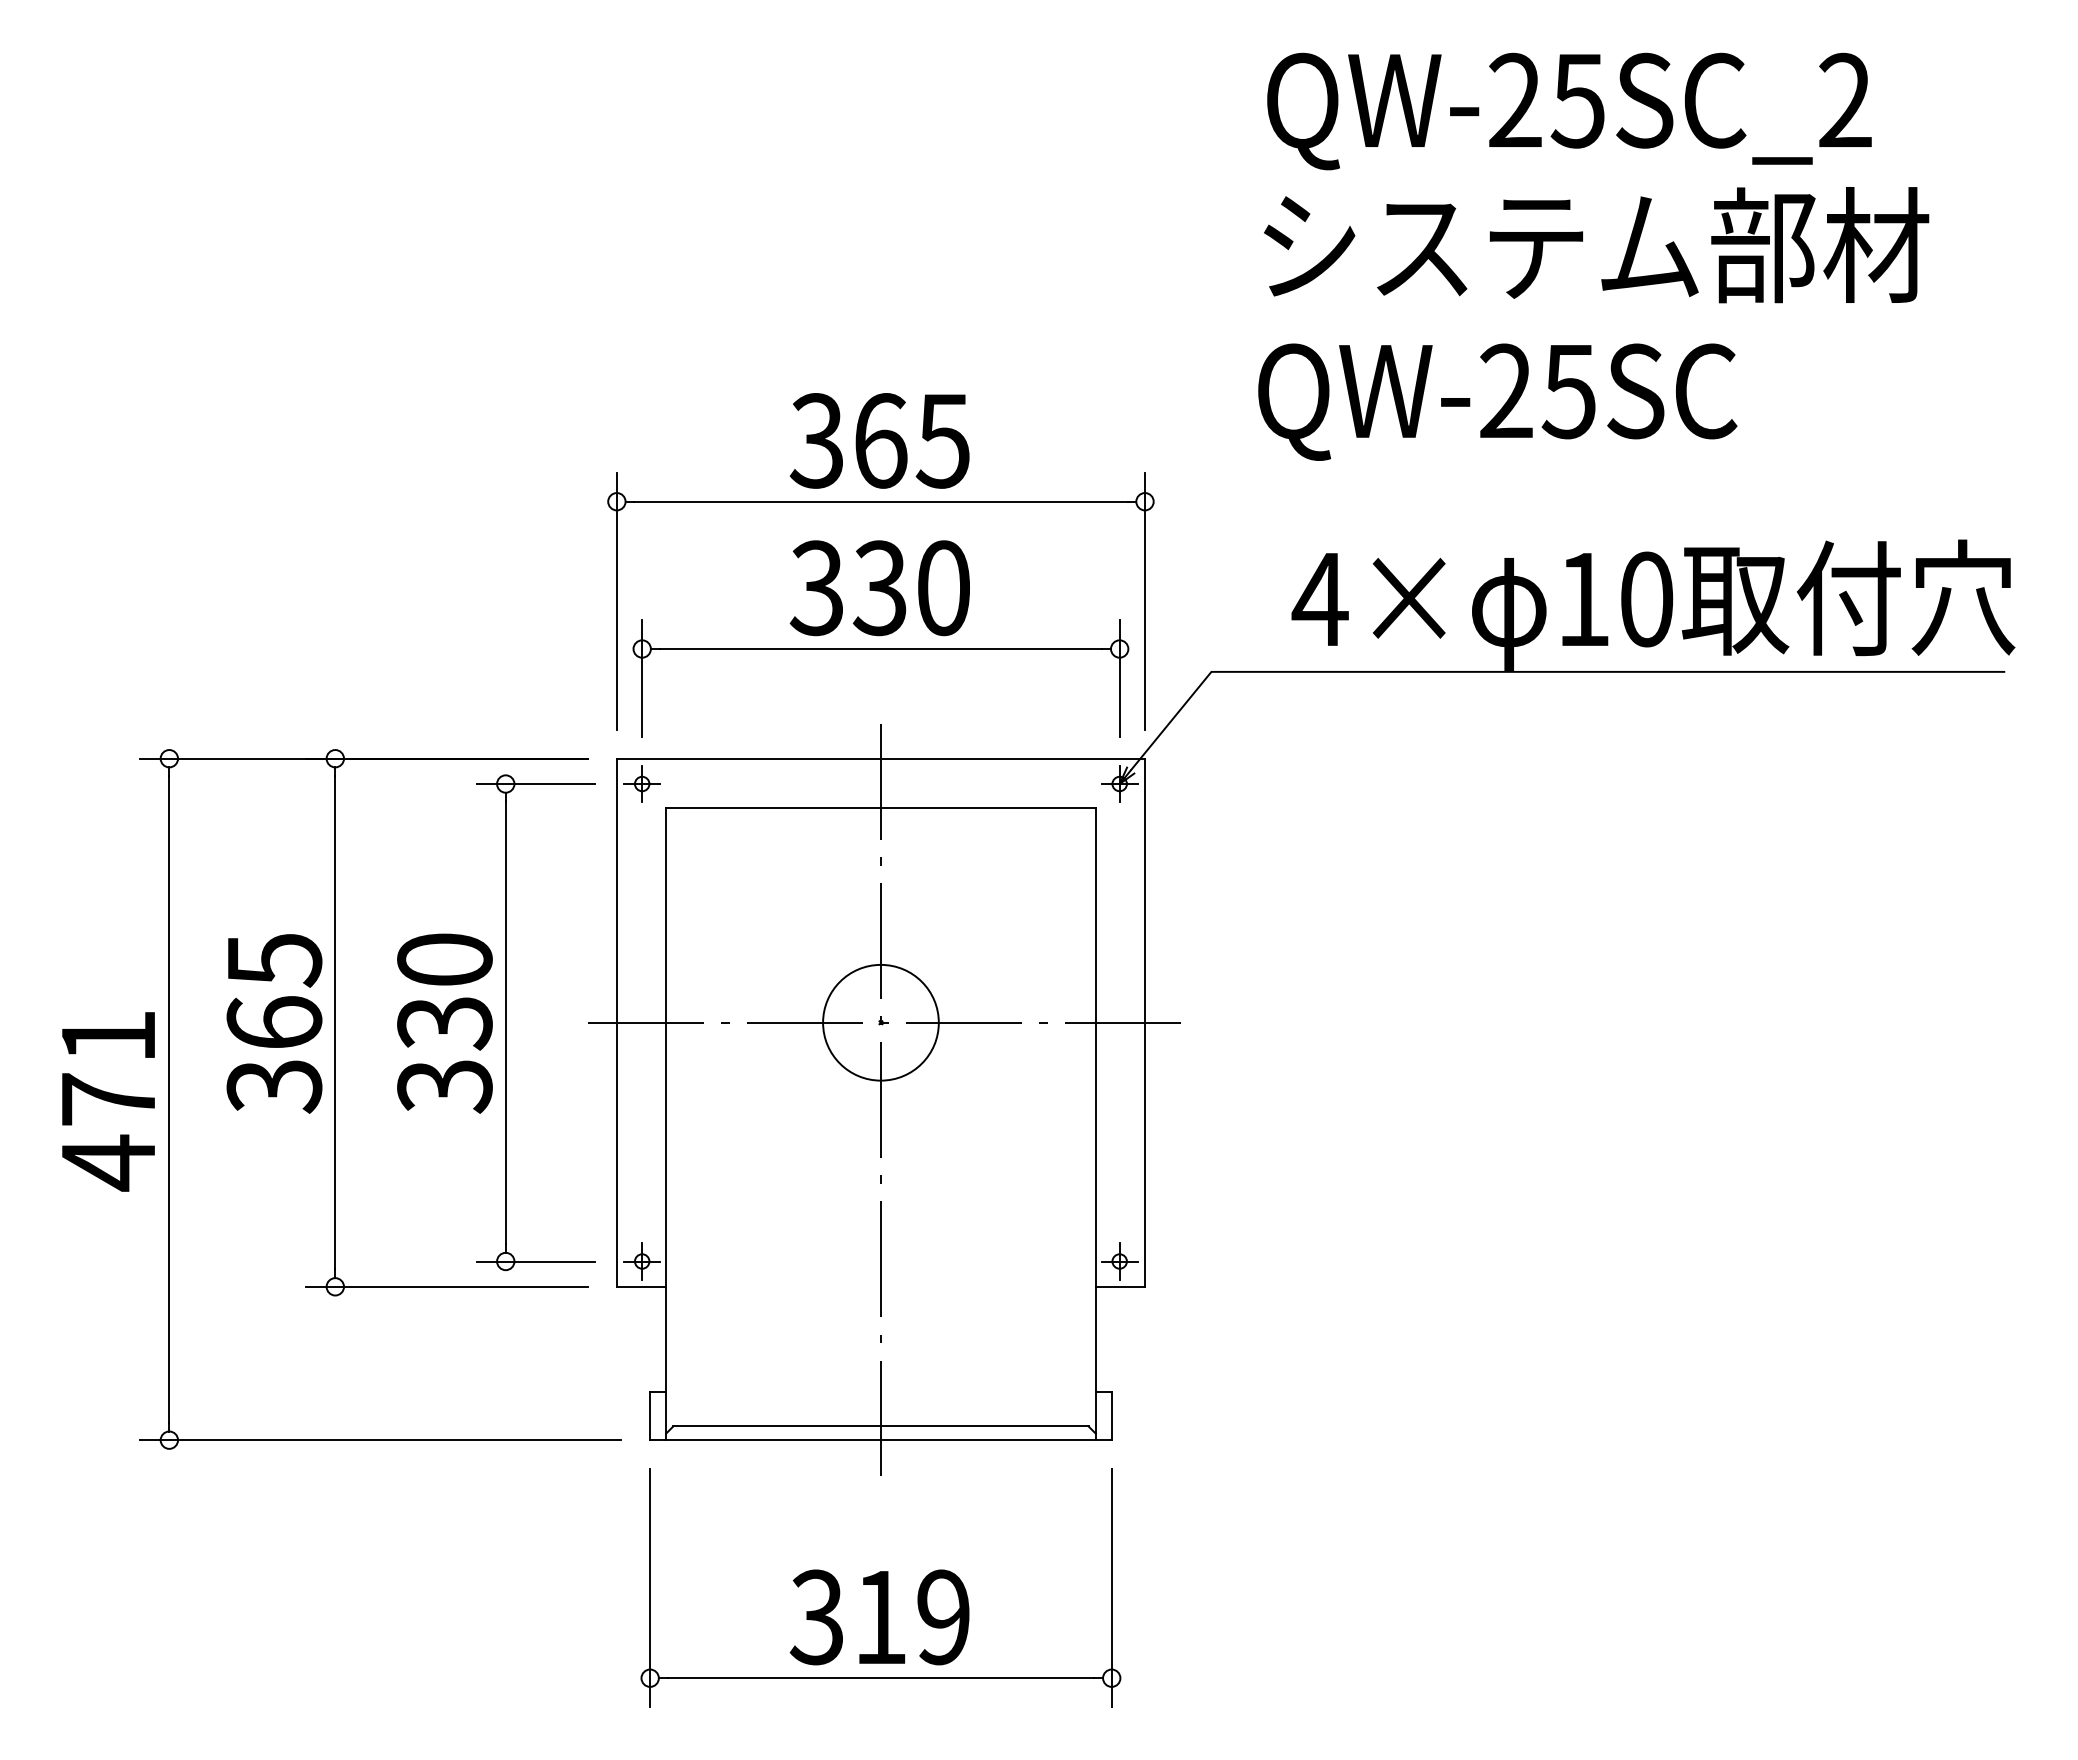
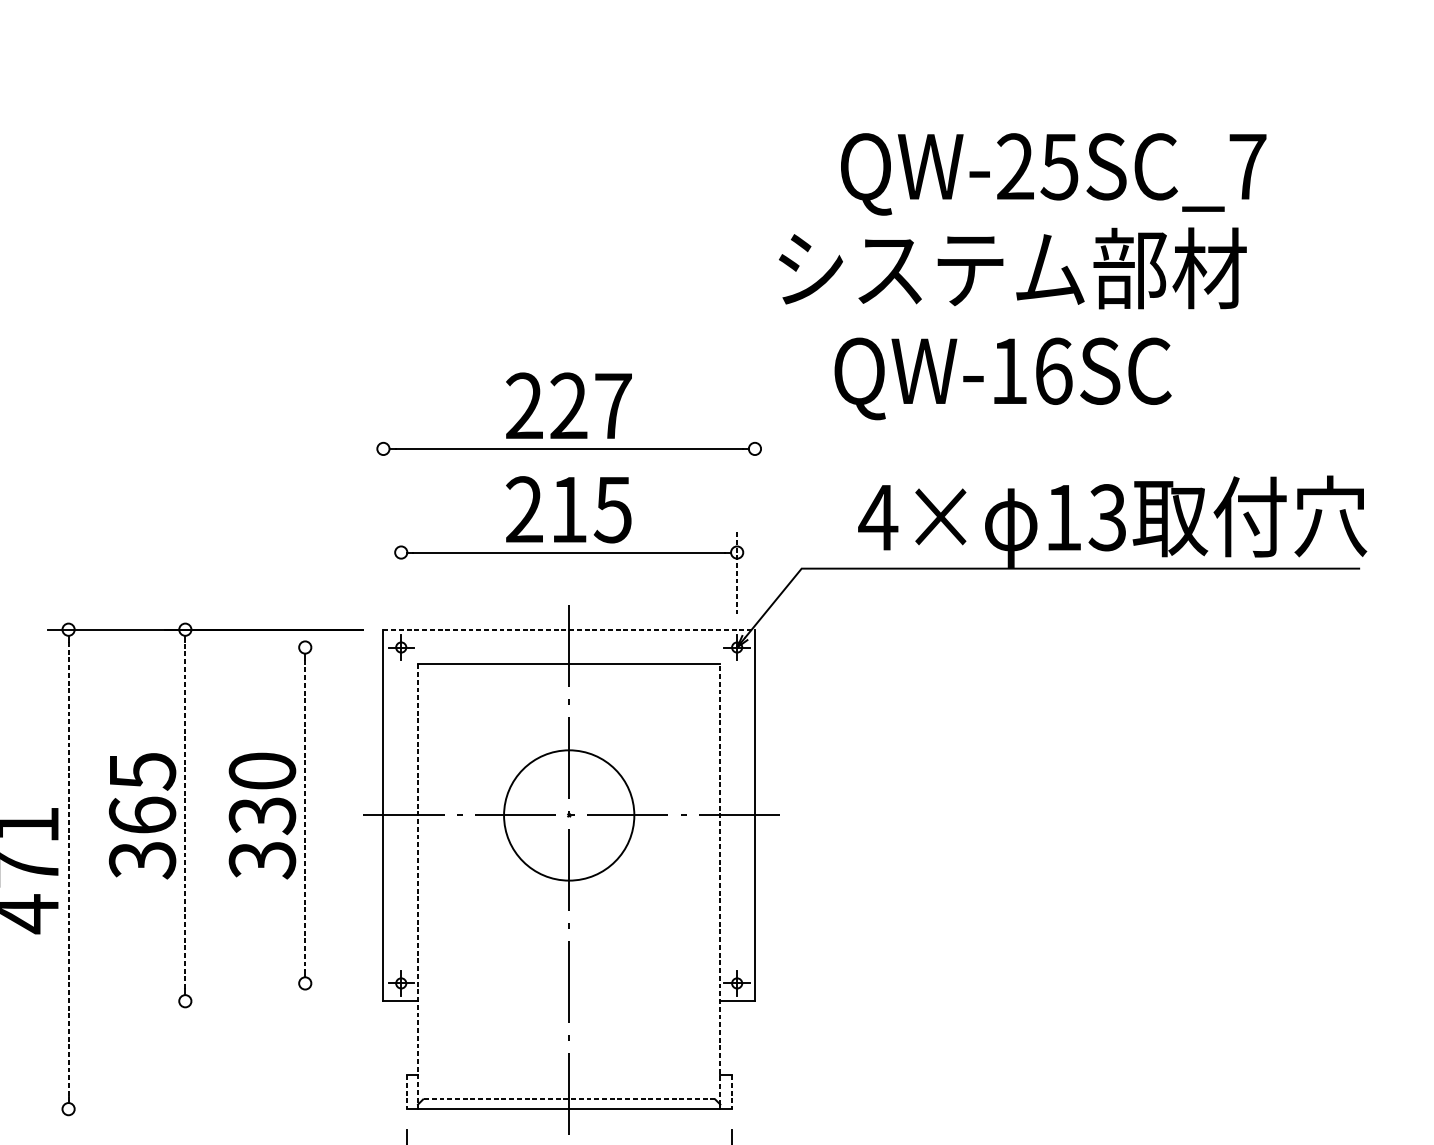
text: (1845, 99) -> (1247, 165), QW-25SC_2 -> QW-25SC_7
text: (1596, 245) -> (1012, 268), moved
text: (1538, 391) -> (1031, 371), QW-25SC -> QW-16SC
text: (879, 440) -> (568, 405), 365 -> 227
text: (879, 588) -> (568, 509), 330 -> 215
text: (1646, 599) -> (1107, 517), 10 -> 13
line: (616, 600) -> (383, 518), removed
line: (1145, 600) -> (755, 518), removed
line: (642, 678) -> (401, 573), removed
line: (1119, 678) -> (737, 573), solid -> dashed
line: (881, 758) -> (569, 629), solid -> dashed
line: (535, 784) -> (326, 647), removed
line: (335, 1022) -> (185, 815), solid -> dashed
circle: (880, 1022) -> (568, 815), size x1.6
line: (505, 1023) -> (305, 815), solid -> dashed
line: (169, 1099) -> (68, 869), solid -> dashed
line: (666, 1120) -> (418, 884), solid -> dashed
line: (1095, 1120) -> (720, 884), solid -> dashed
line: (535, 1261) -> (326, 983), removed
line: (446, 1286) -> (263, 1001), removed
line: (650, 1416) -> (407, 1092), solid -> dashed
line: (1111, 1416) -> (731, 1092), solid -> dashed
line: (880, 1426) -> (568, 1099), solid -> dashed
line: (380, 1440) -> (217, 1109), removed

